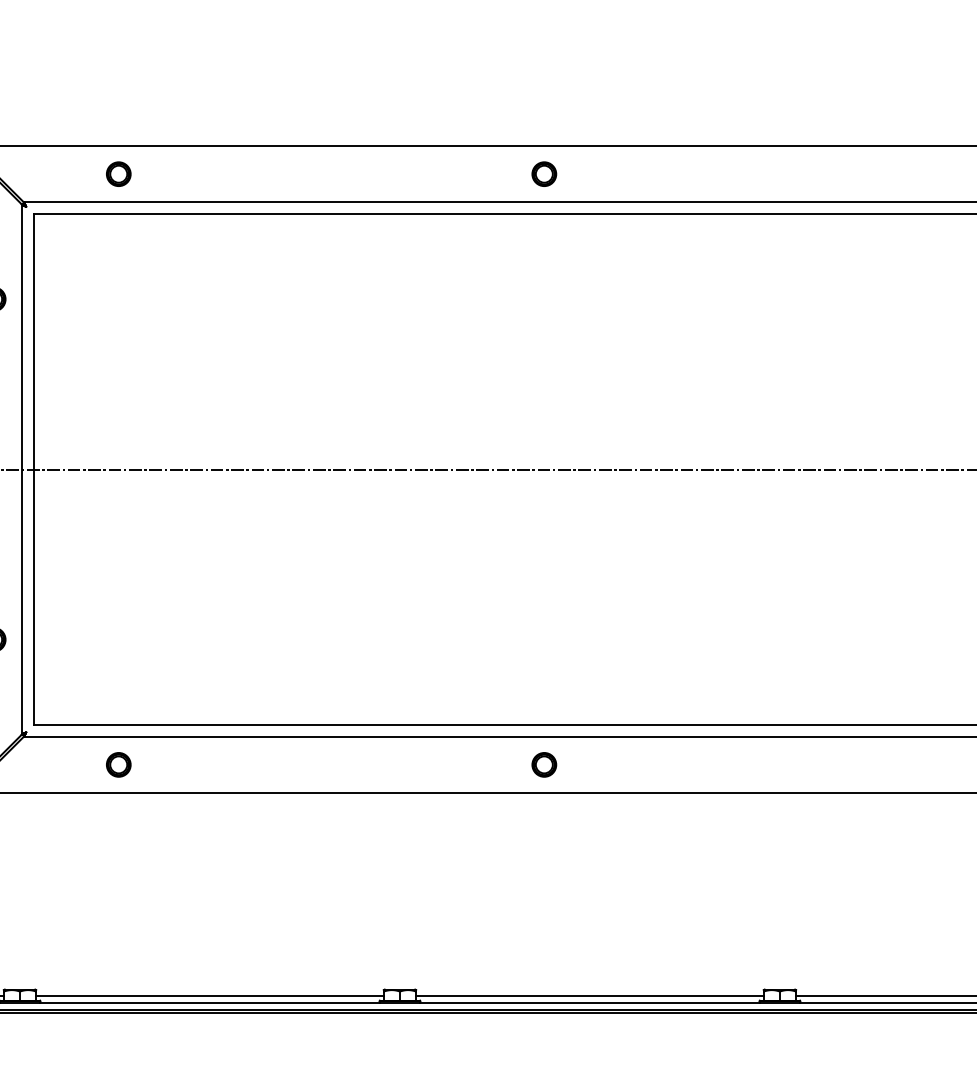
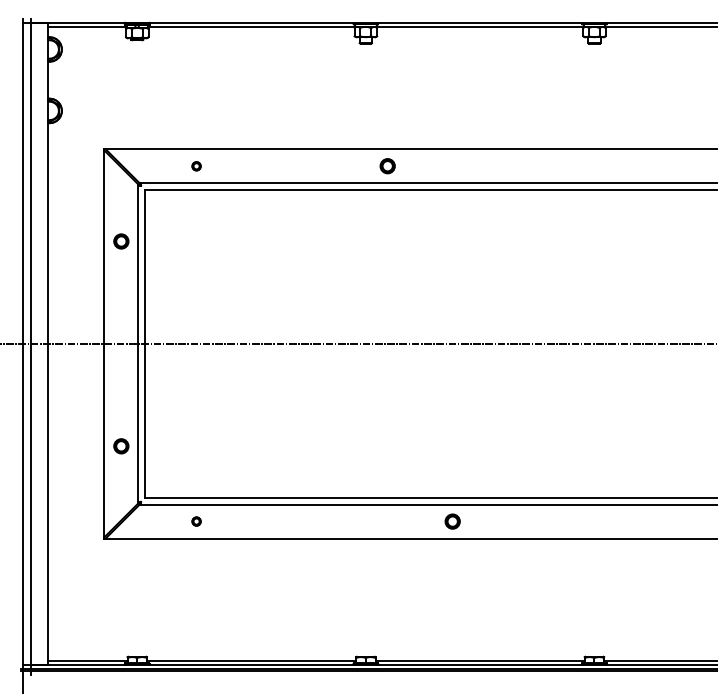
part: (118, 174) -> (196, 166), size x0.6
part: (543, 174) -> (387, 166), moved
part: (118, 764) -> (196, 521), size x0.6

